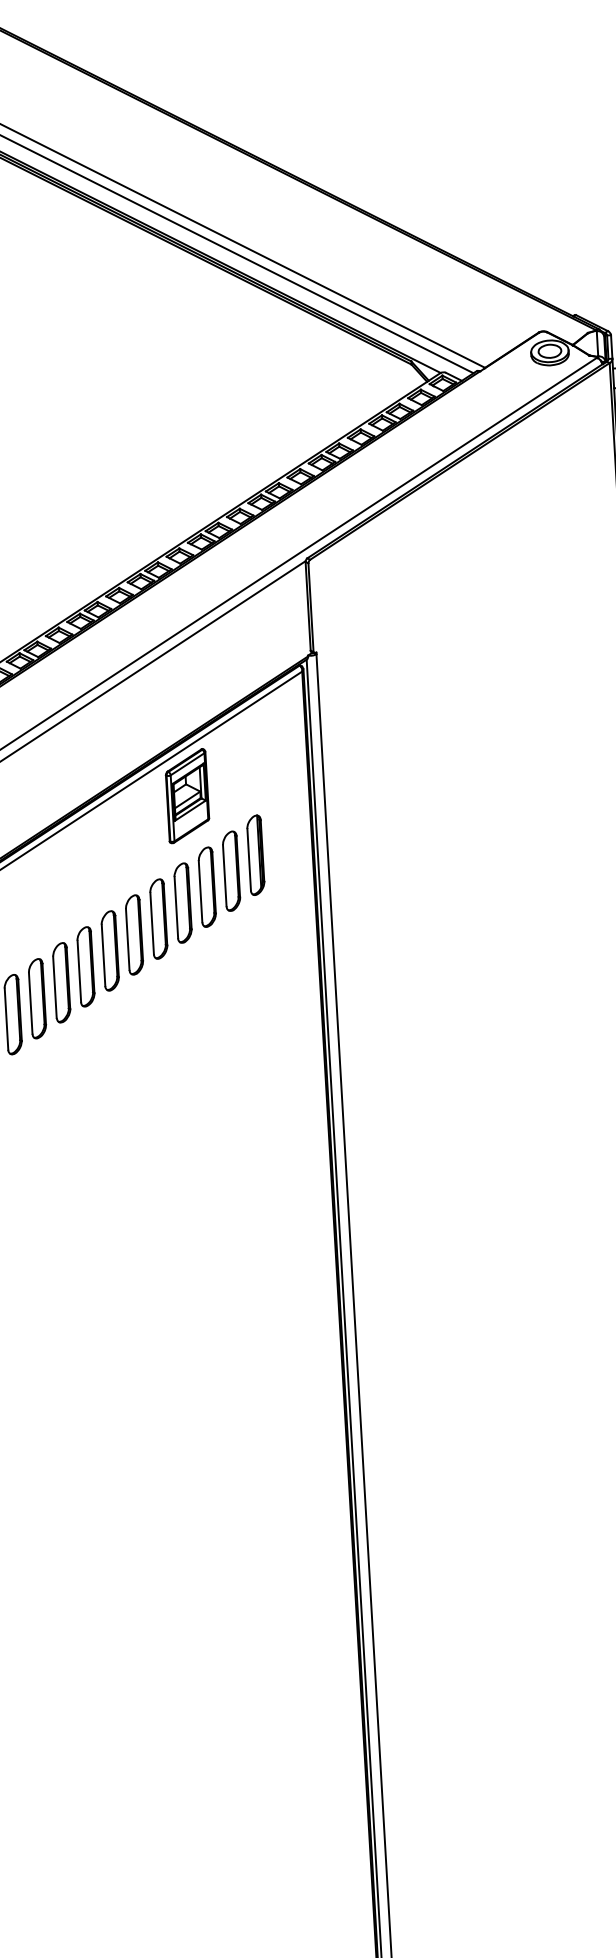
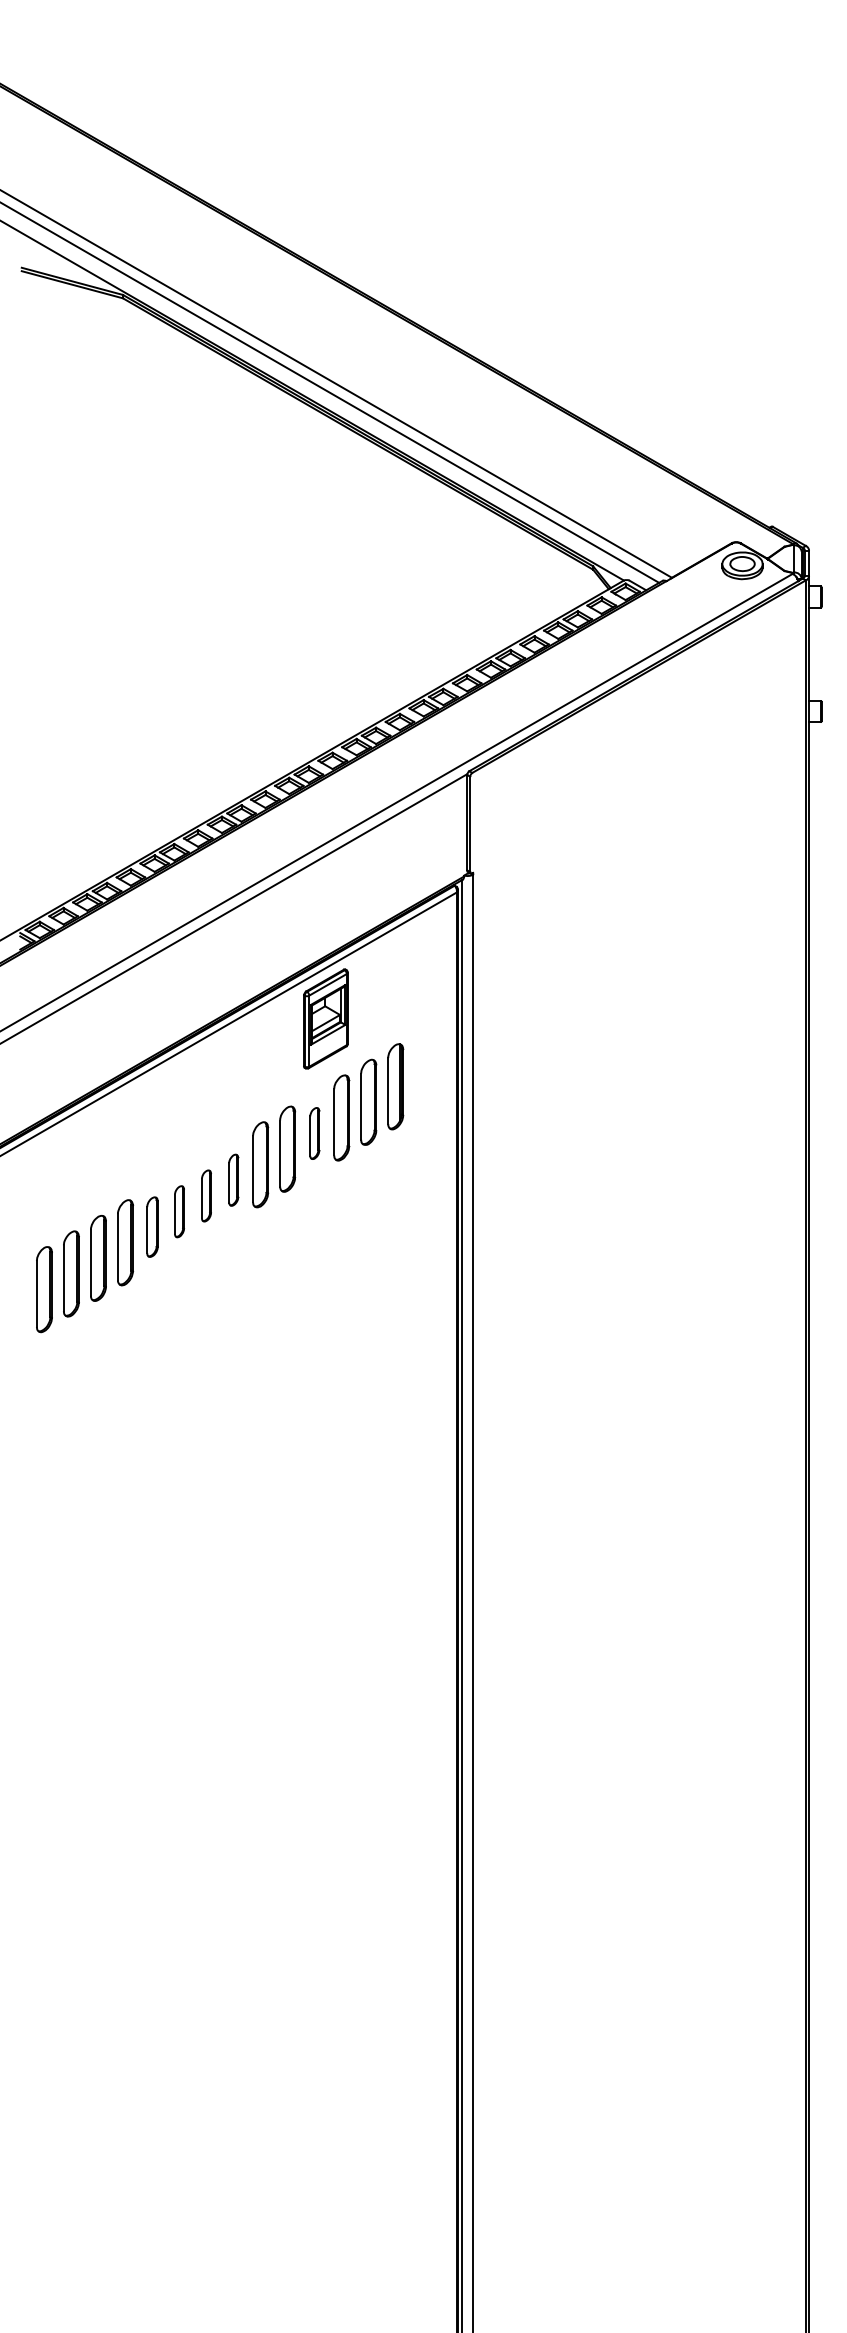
part: (182, 903) -> (314, 1133), size x0.6
part: (110, 950) -> (233, 1179), size x0.6
part: (85, 966) -> (206, 1195), size x0.6
part: (61, 982) -> (179, 1211), size x0.6
part: (37, 998) -> (152, 1226), size x0.7

